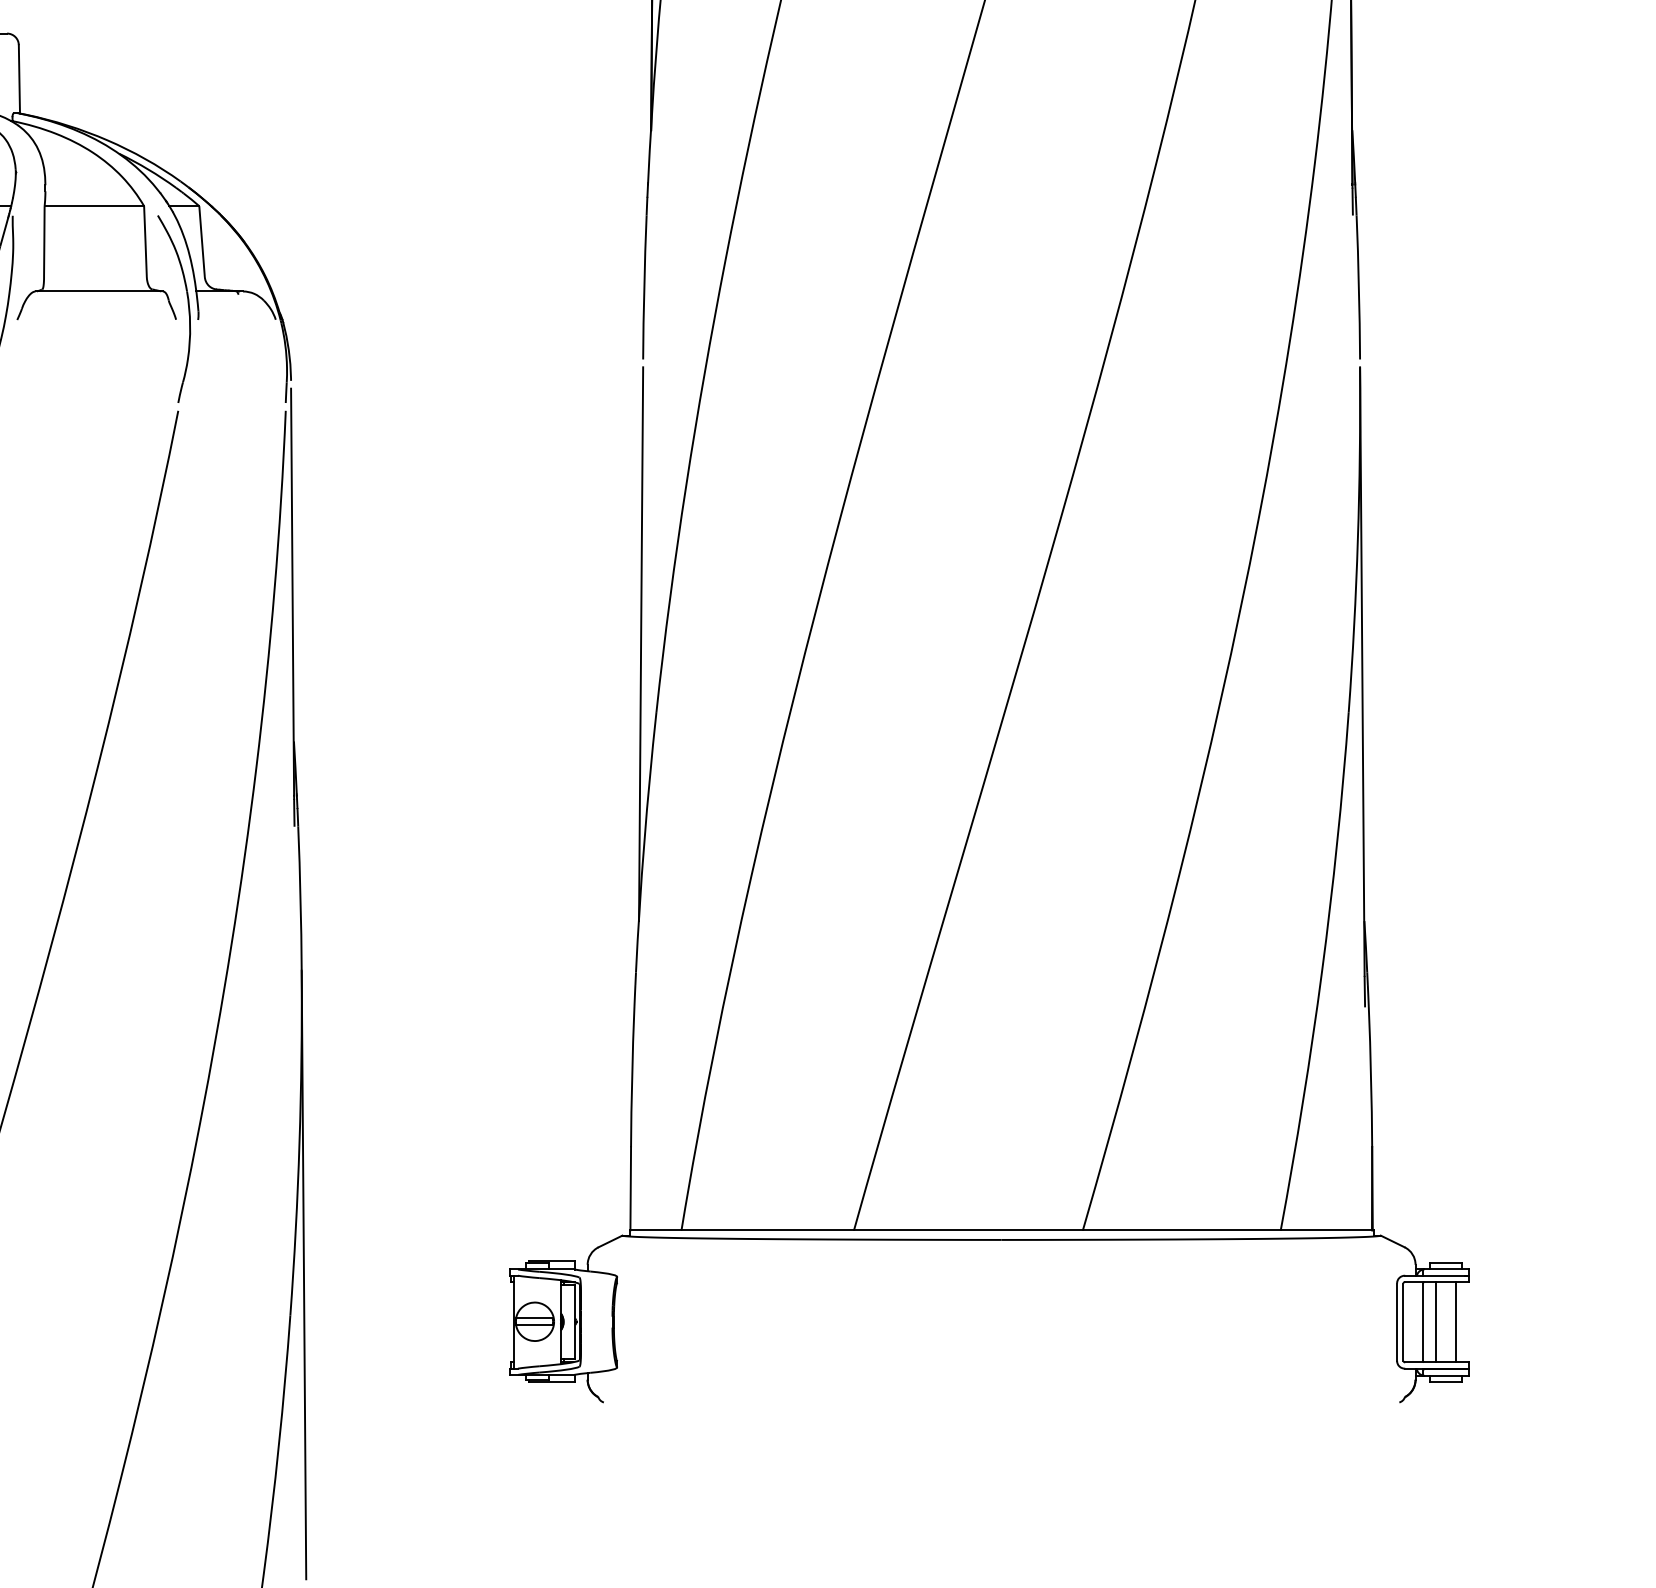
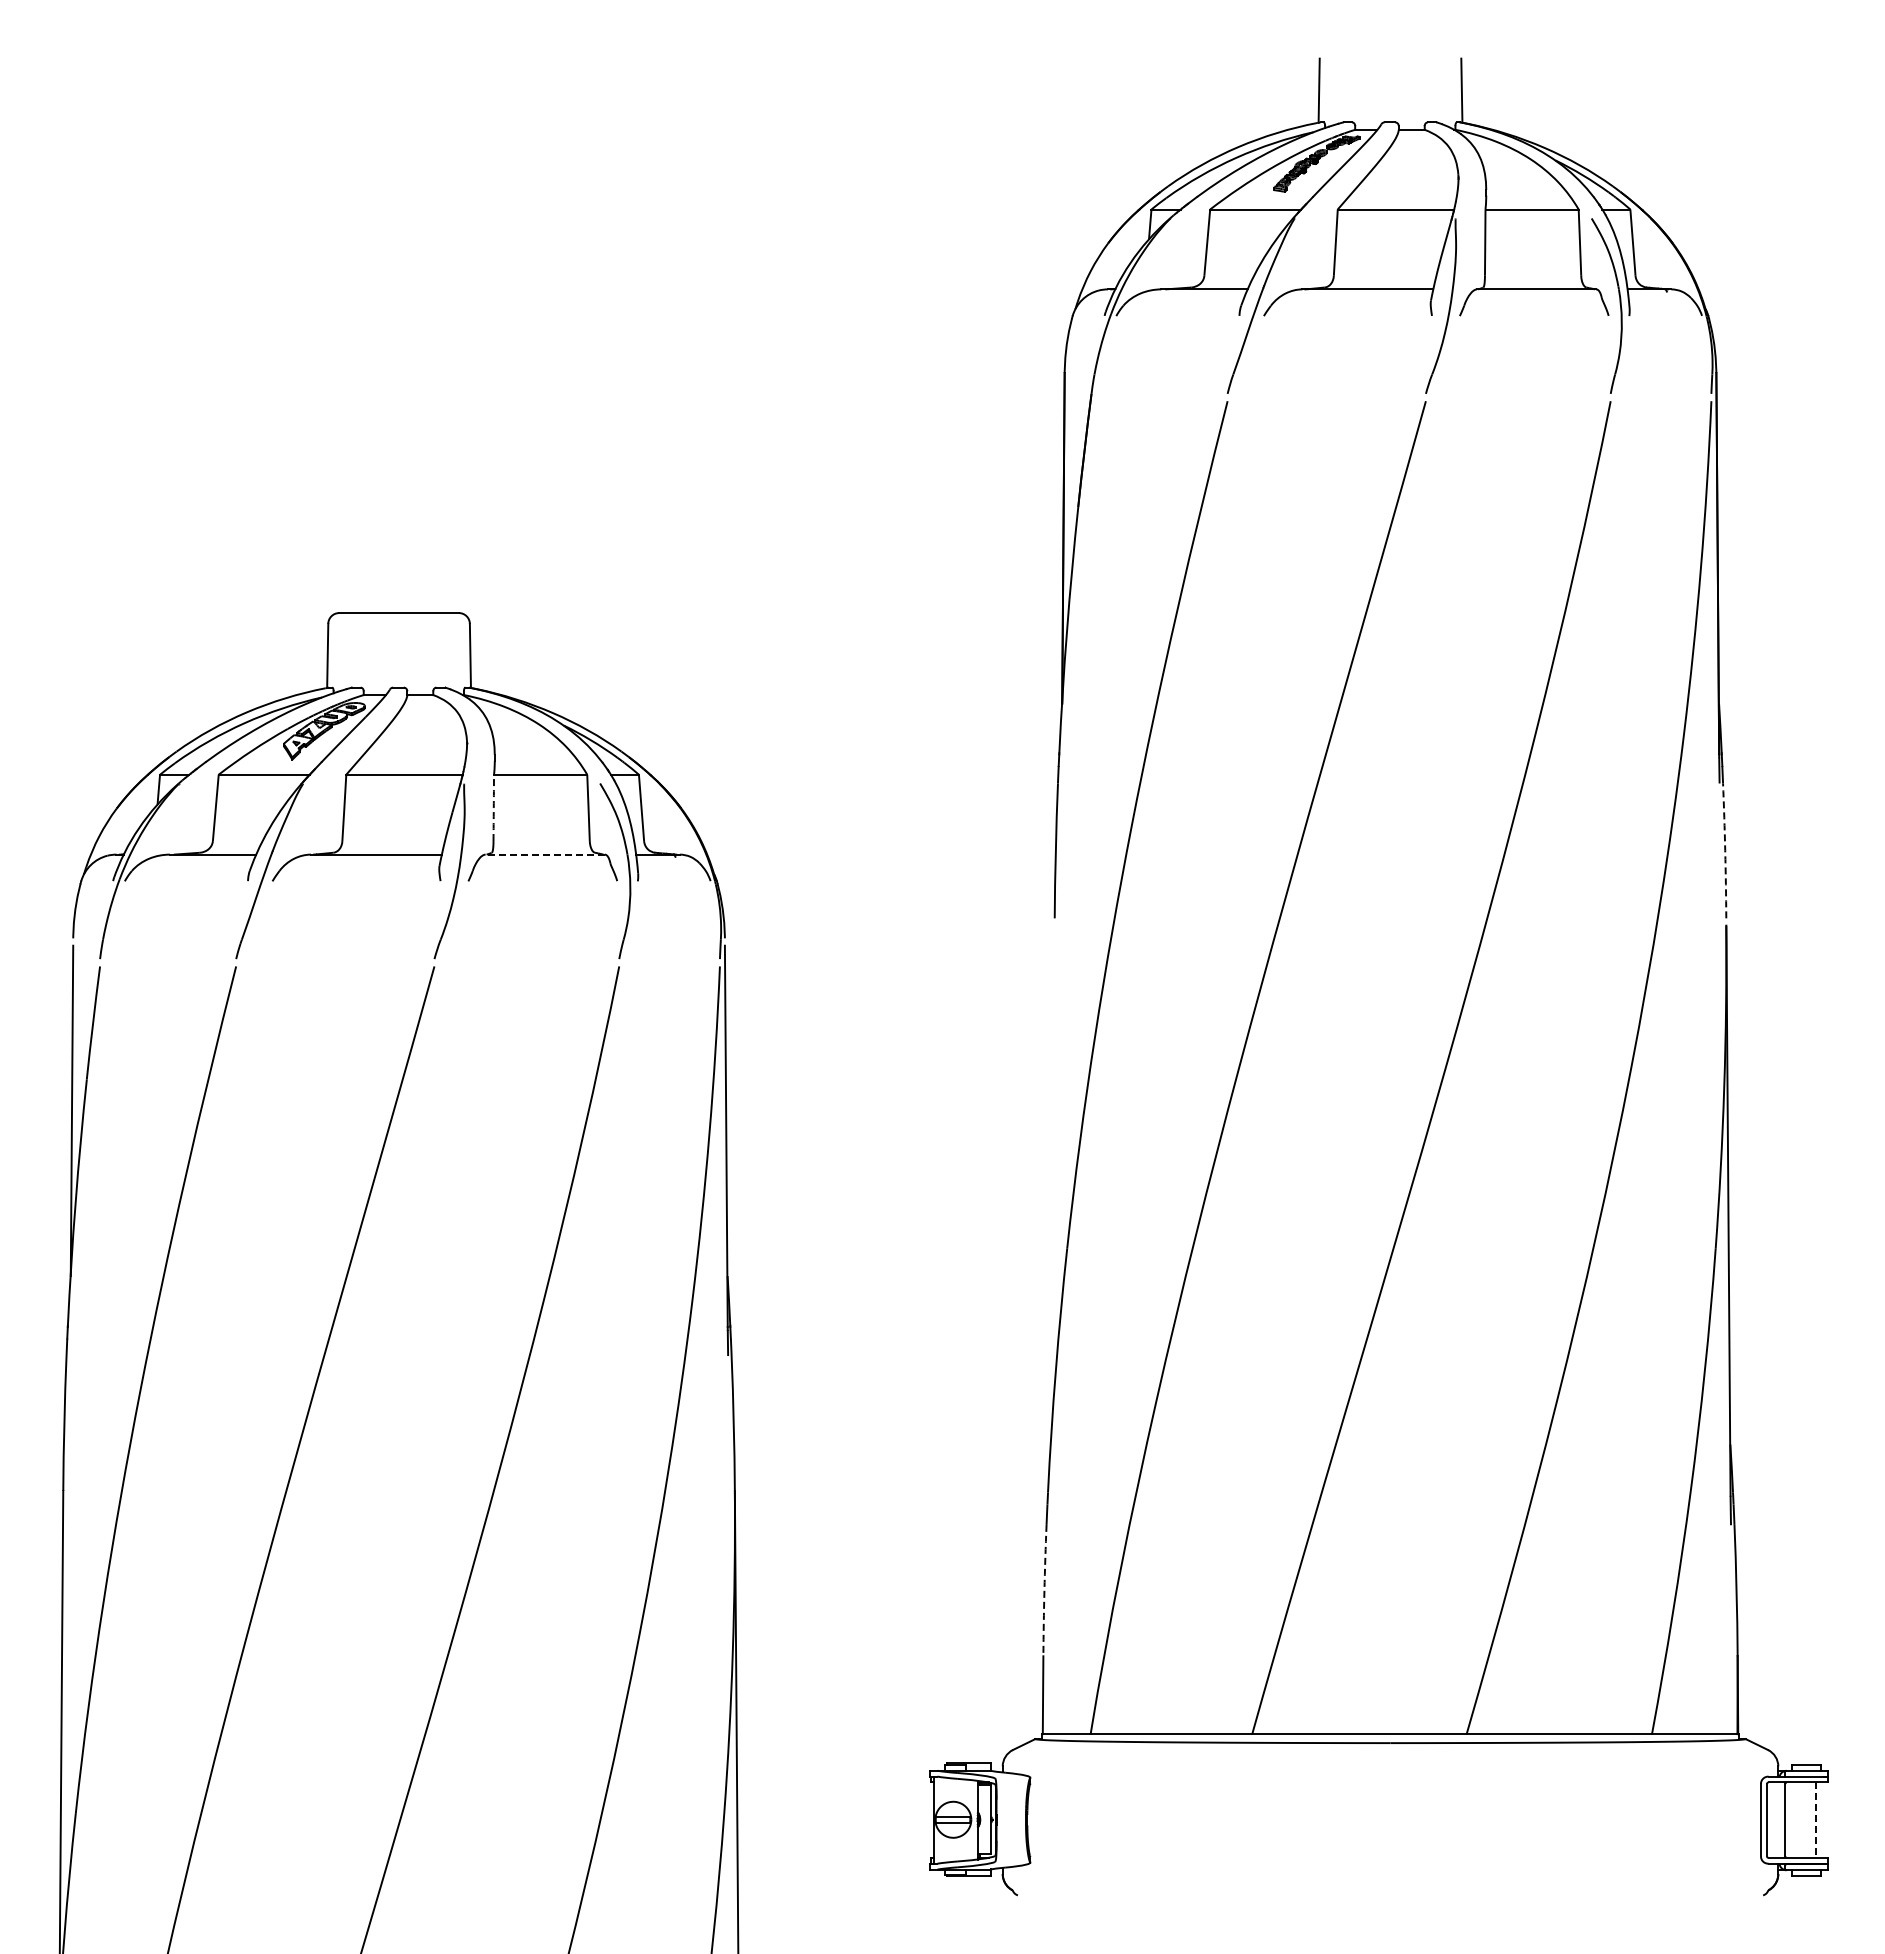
arc: (44, 241) -> (493, 807), solid -> dashed
arc: (1359, 287) -> (1725, 850), solid -> dashed
line: (99, 291) -> (545, 854), solid -> dashed
line: (640, 643) -> (1052, 1184), removed
arc: (632, 1077) -> (1044, 1590), solid -> dashed
line: (1436, 1321) -> (1797, 1819), removed
line: (1455, 1322) -> (1815, 1820), solid -> dashed

